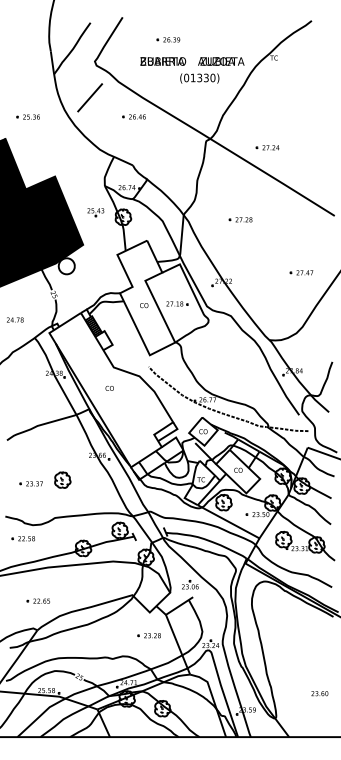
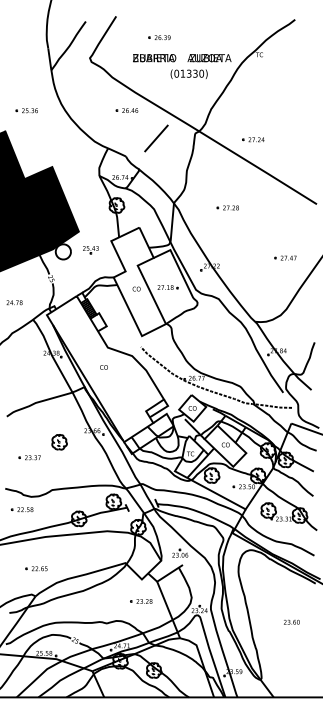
line: (90, 97) -> (156, 138), moved
part: (95, 213) -> (90, 250), moved
part: (62, 480) -> (59, 442), moved
text: (319, 692) -> (291, 621), moved

